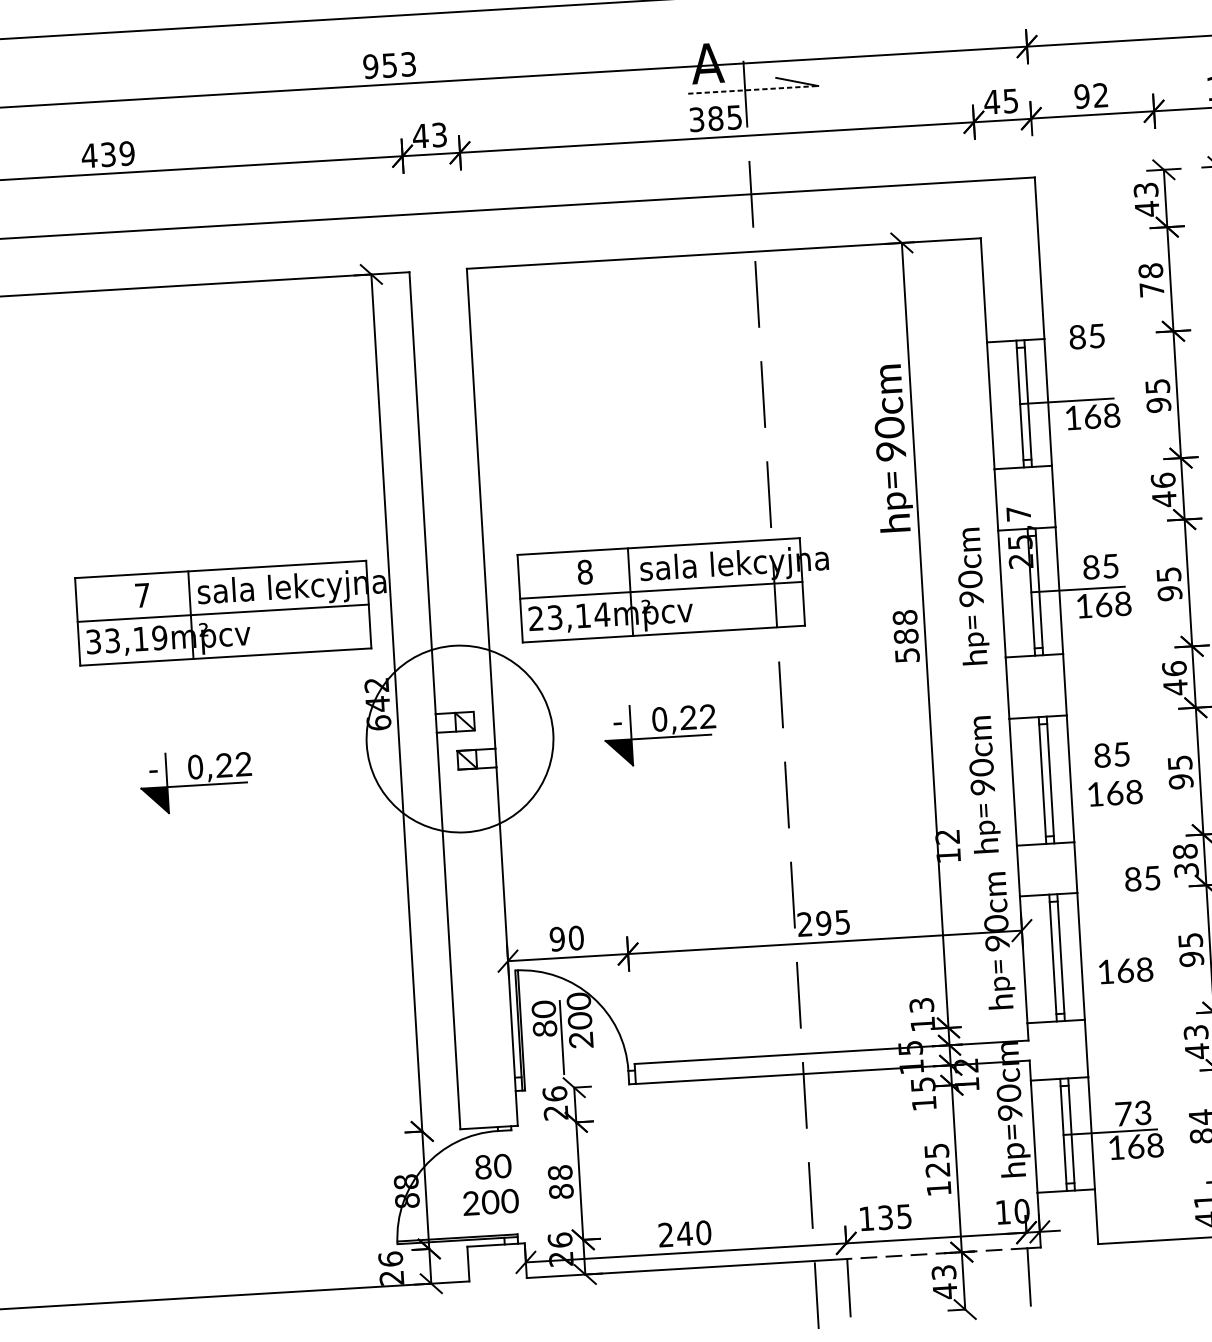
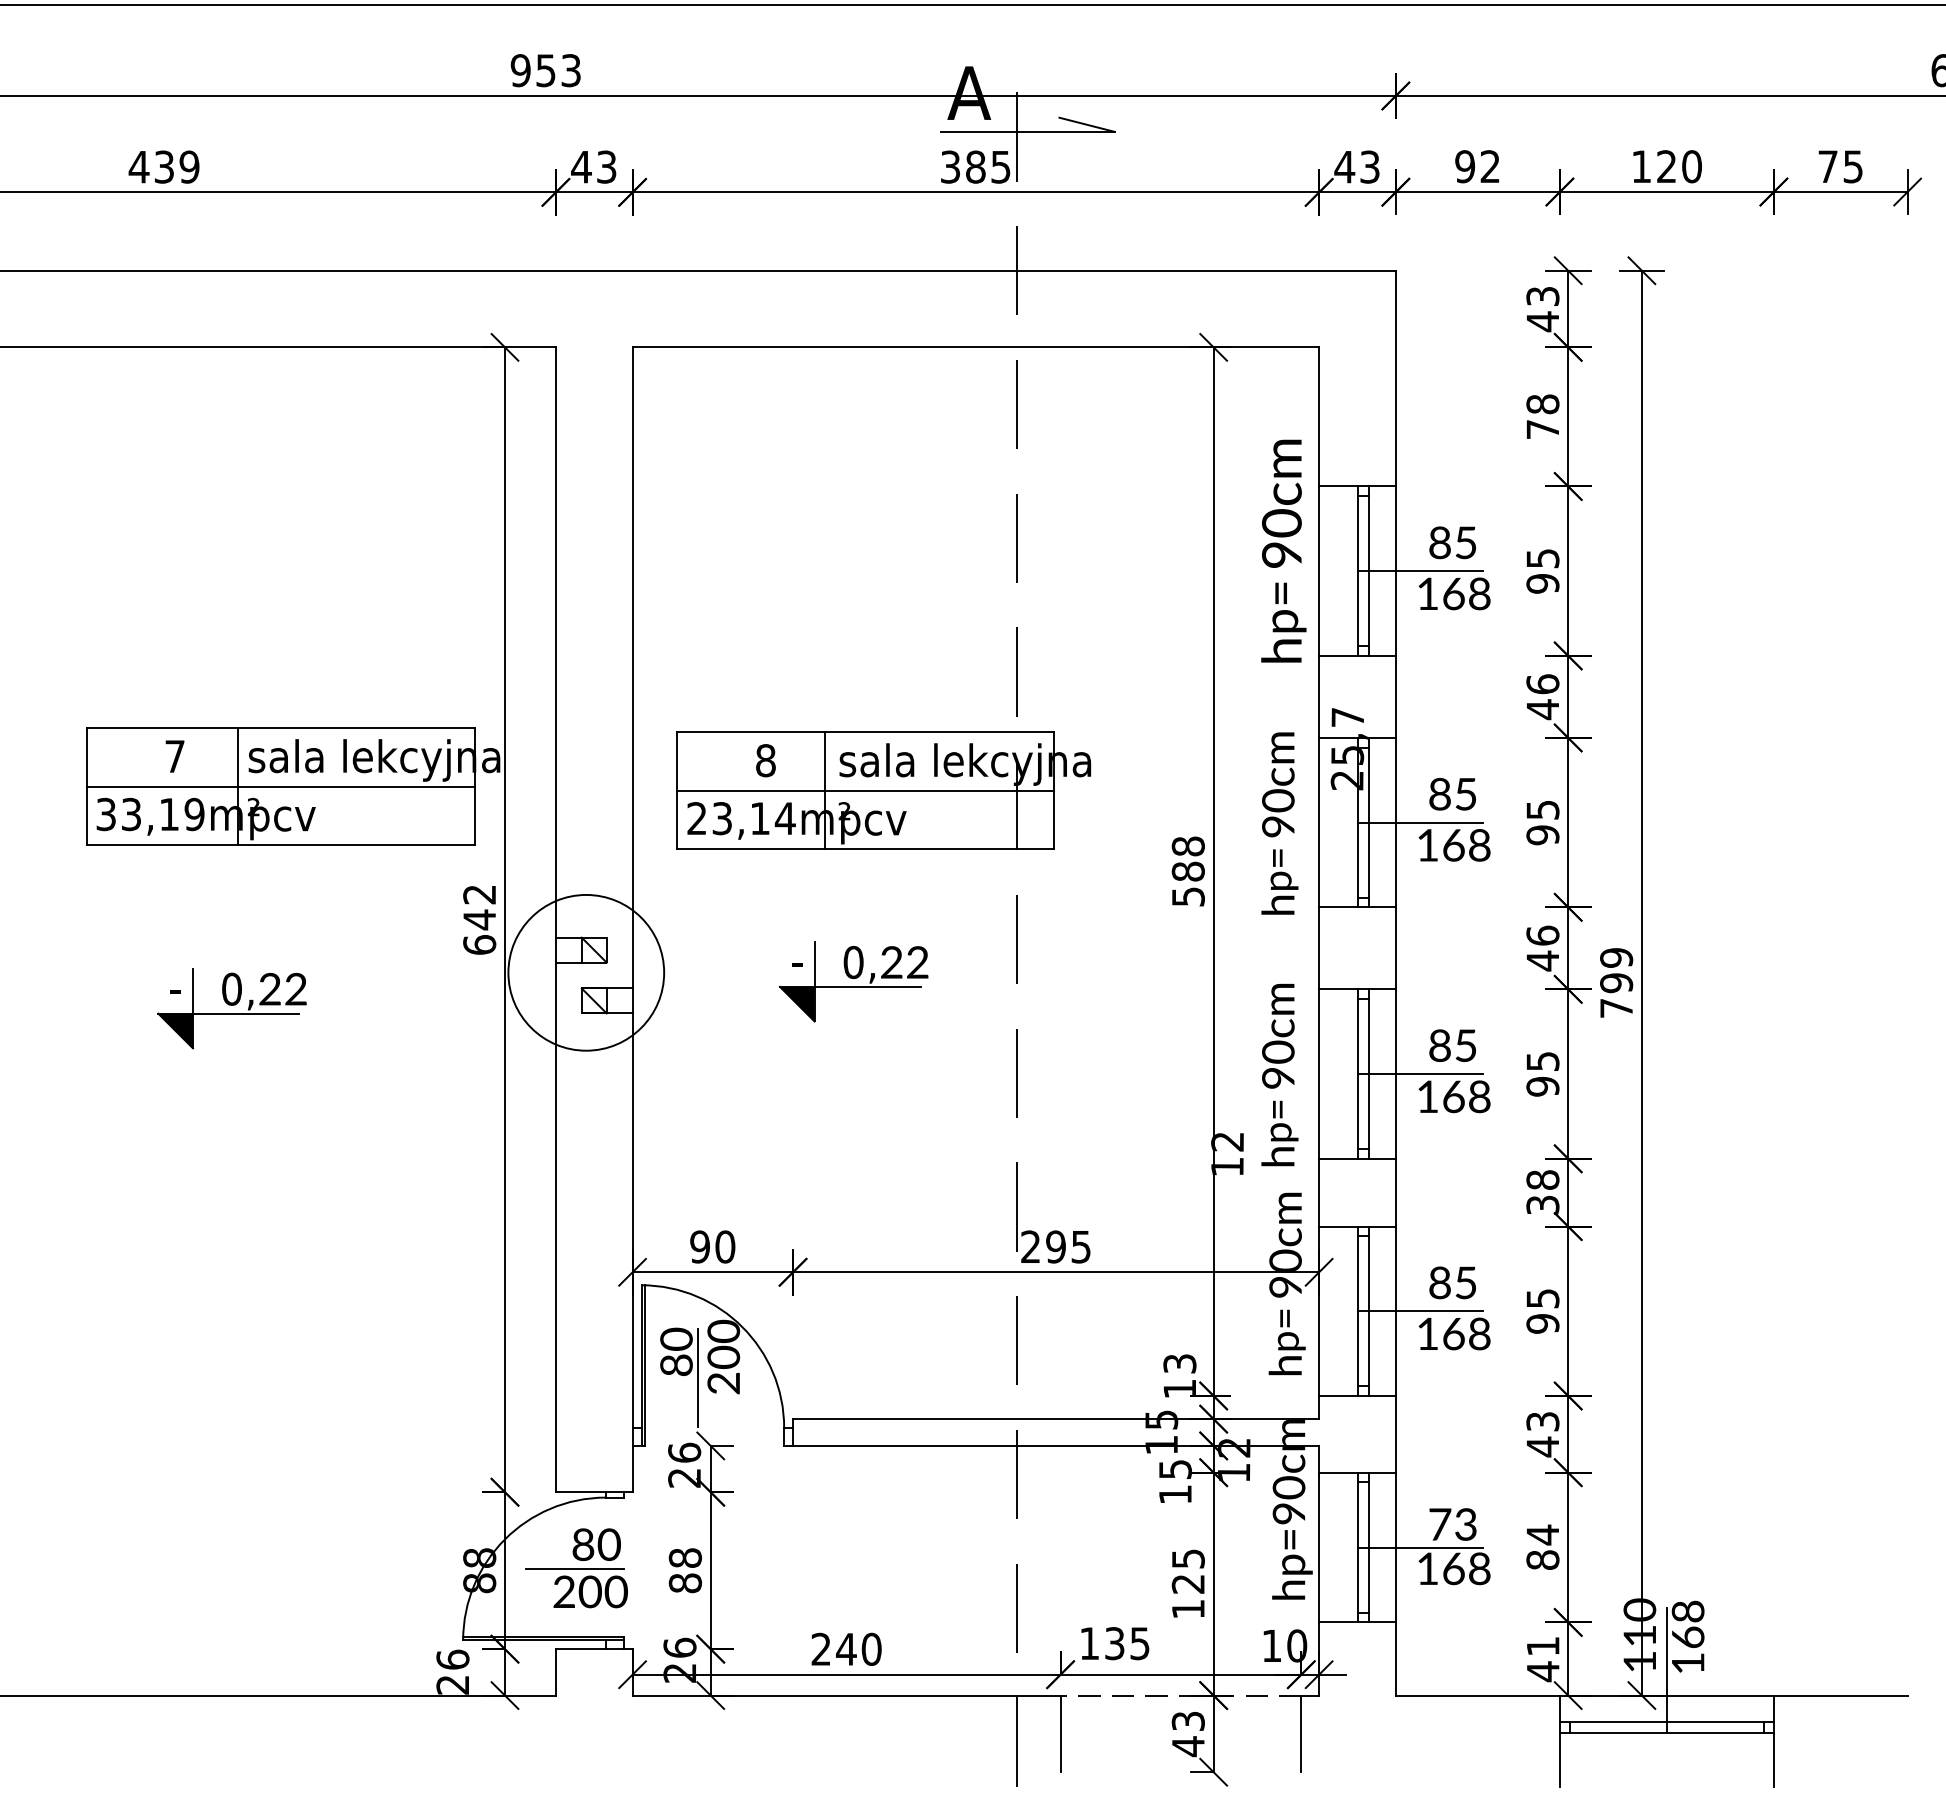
line: (752, 89) -> (1027, 131), dashed -> solid
text: (1011, 100) -> (1370, 166), 45 -> 43
text: (1086, 336) -> (1452, 542), moved
text: (892, 447) -> (1283, 550), moved
circle: (460, 738) -> (586, 972), size x0.62
line: (1089, 778) -> (1420, 1074), added
text: (1142, 878) -> (1452, 1282), moved
line: (1099, 955) -> (1420, 1311), added
line: (477, 1185) -> (574, 1568), added

